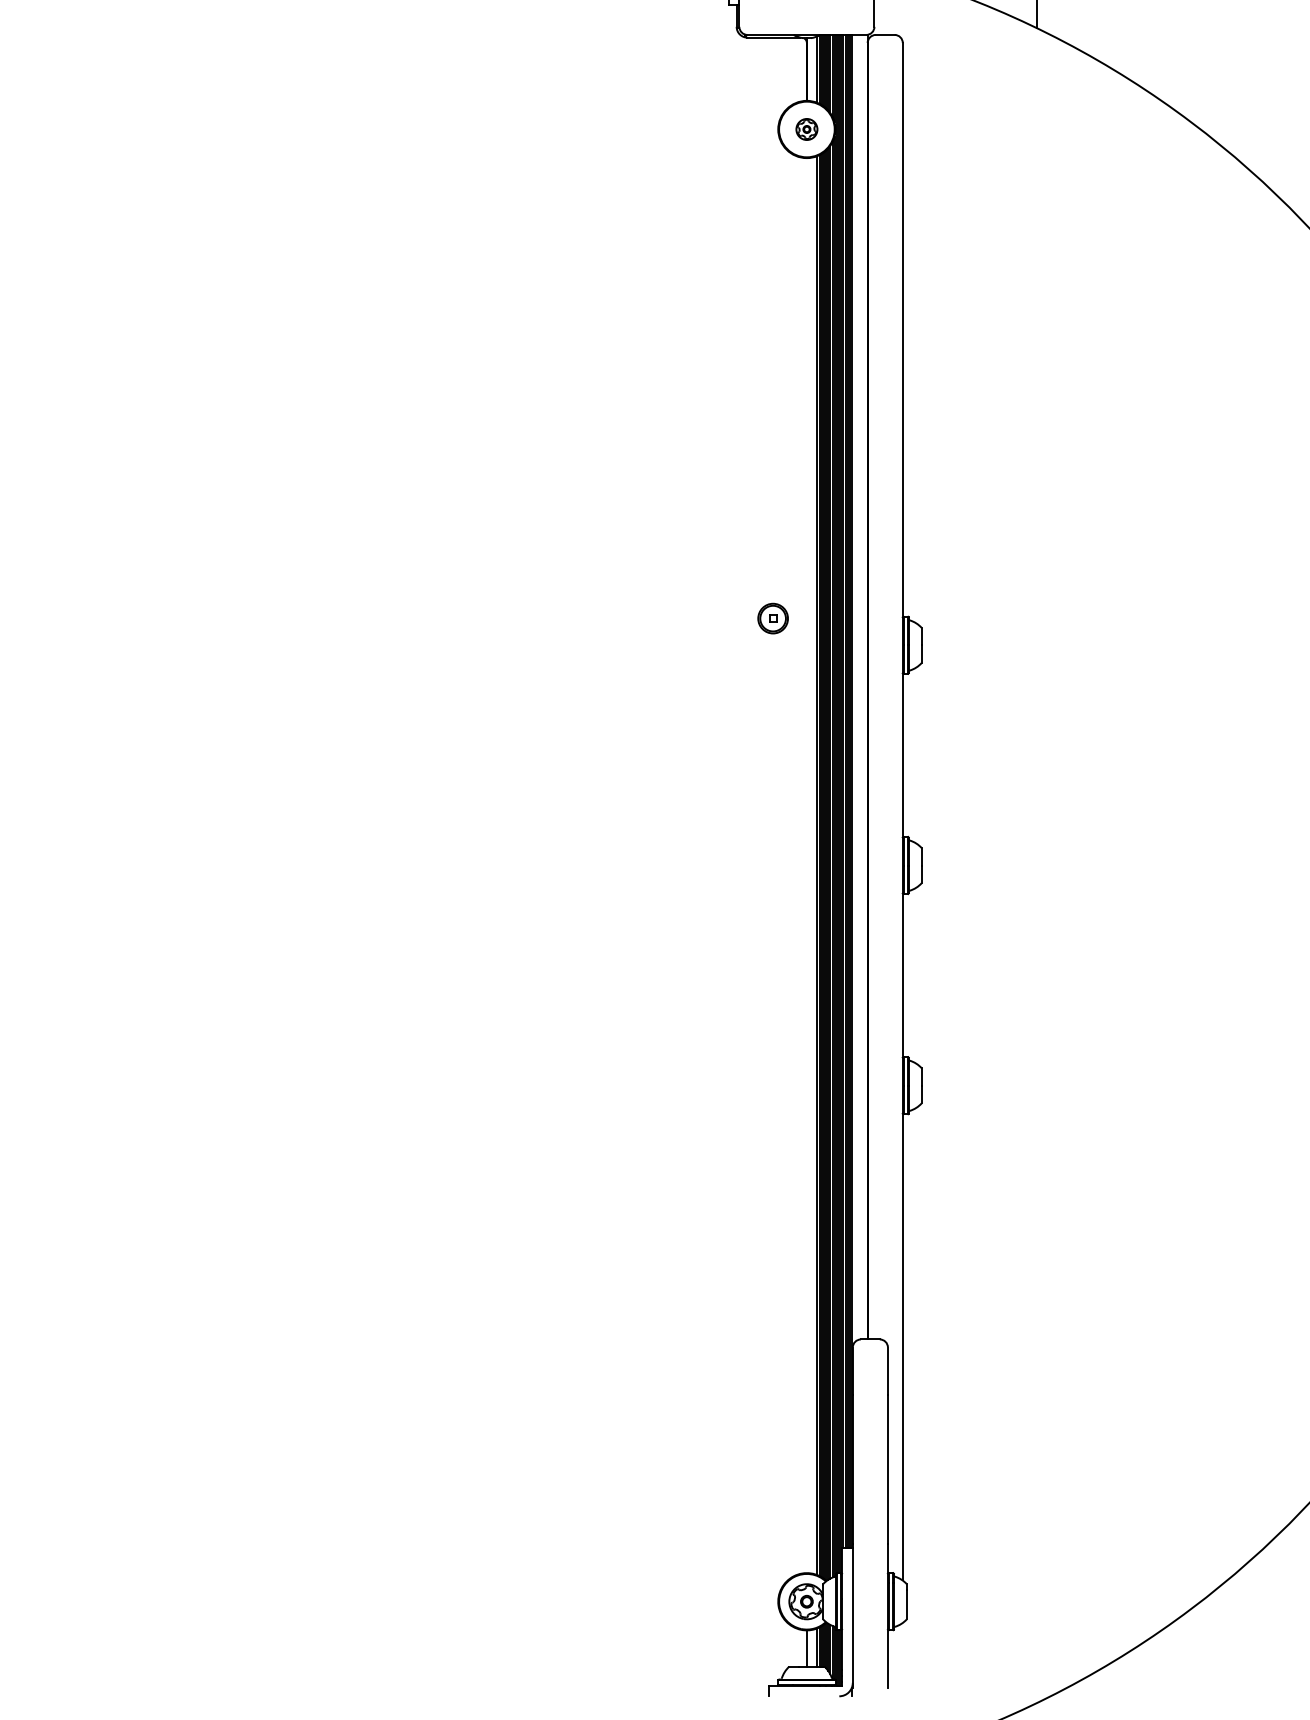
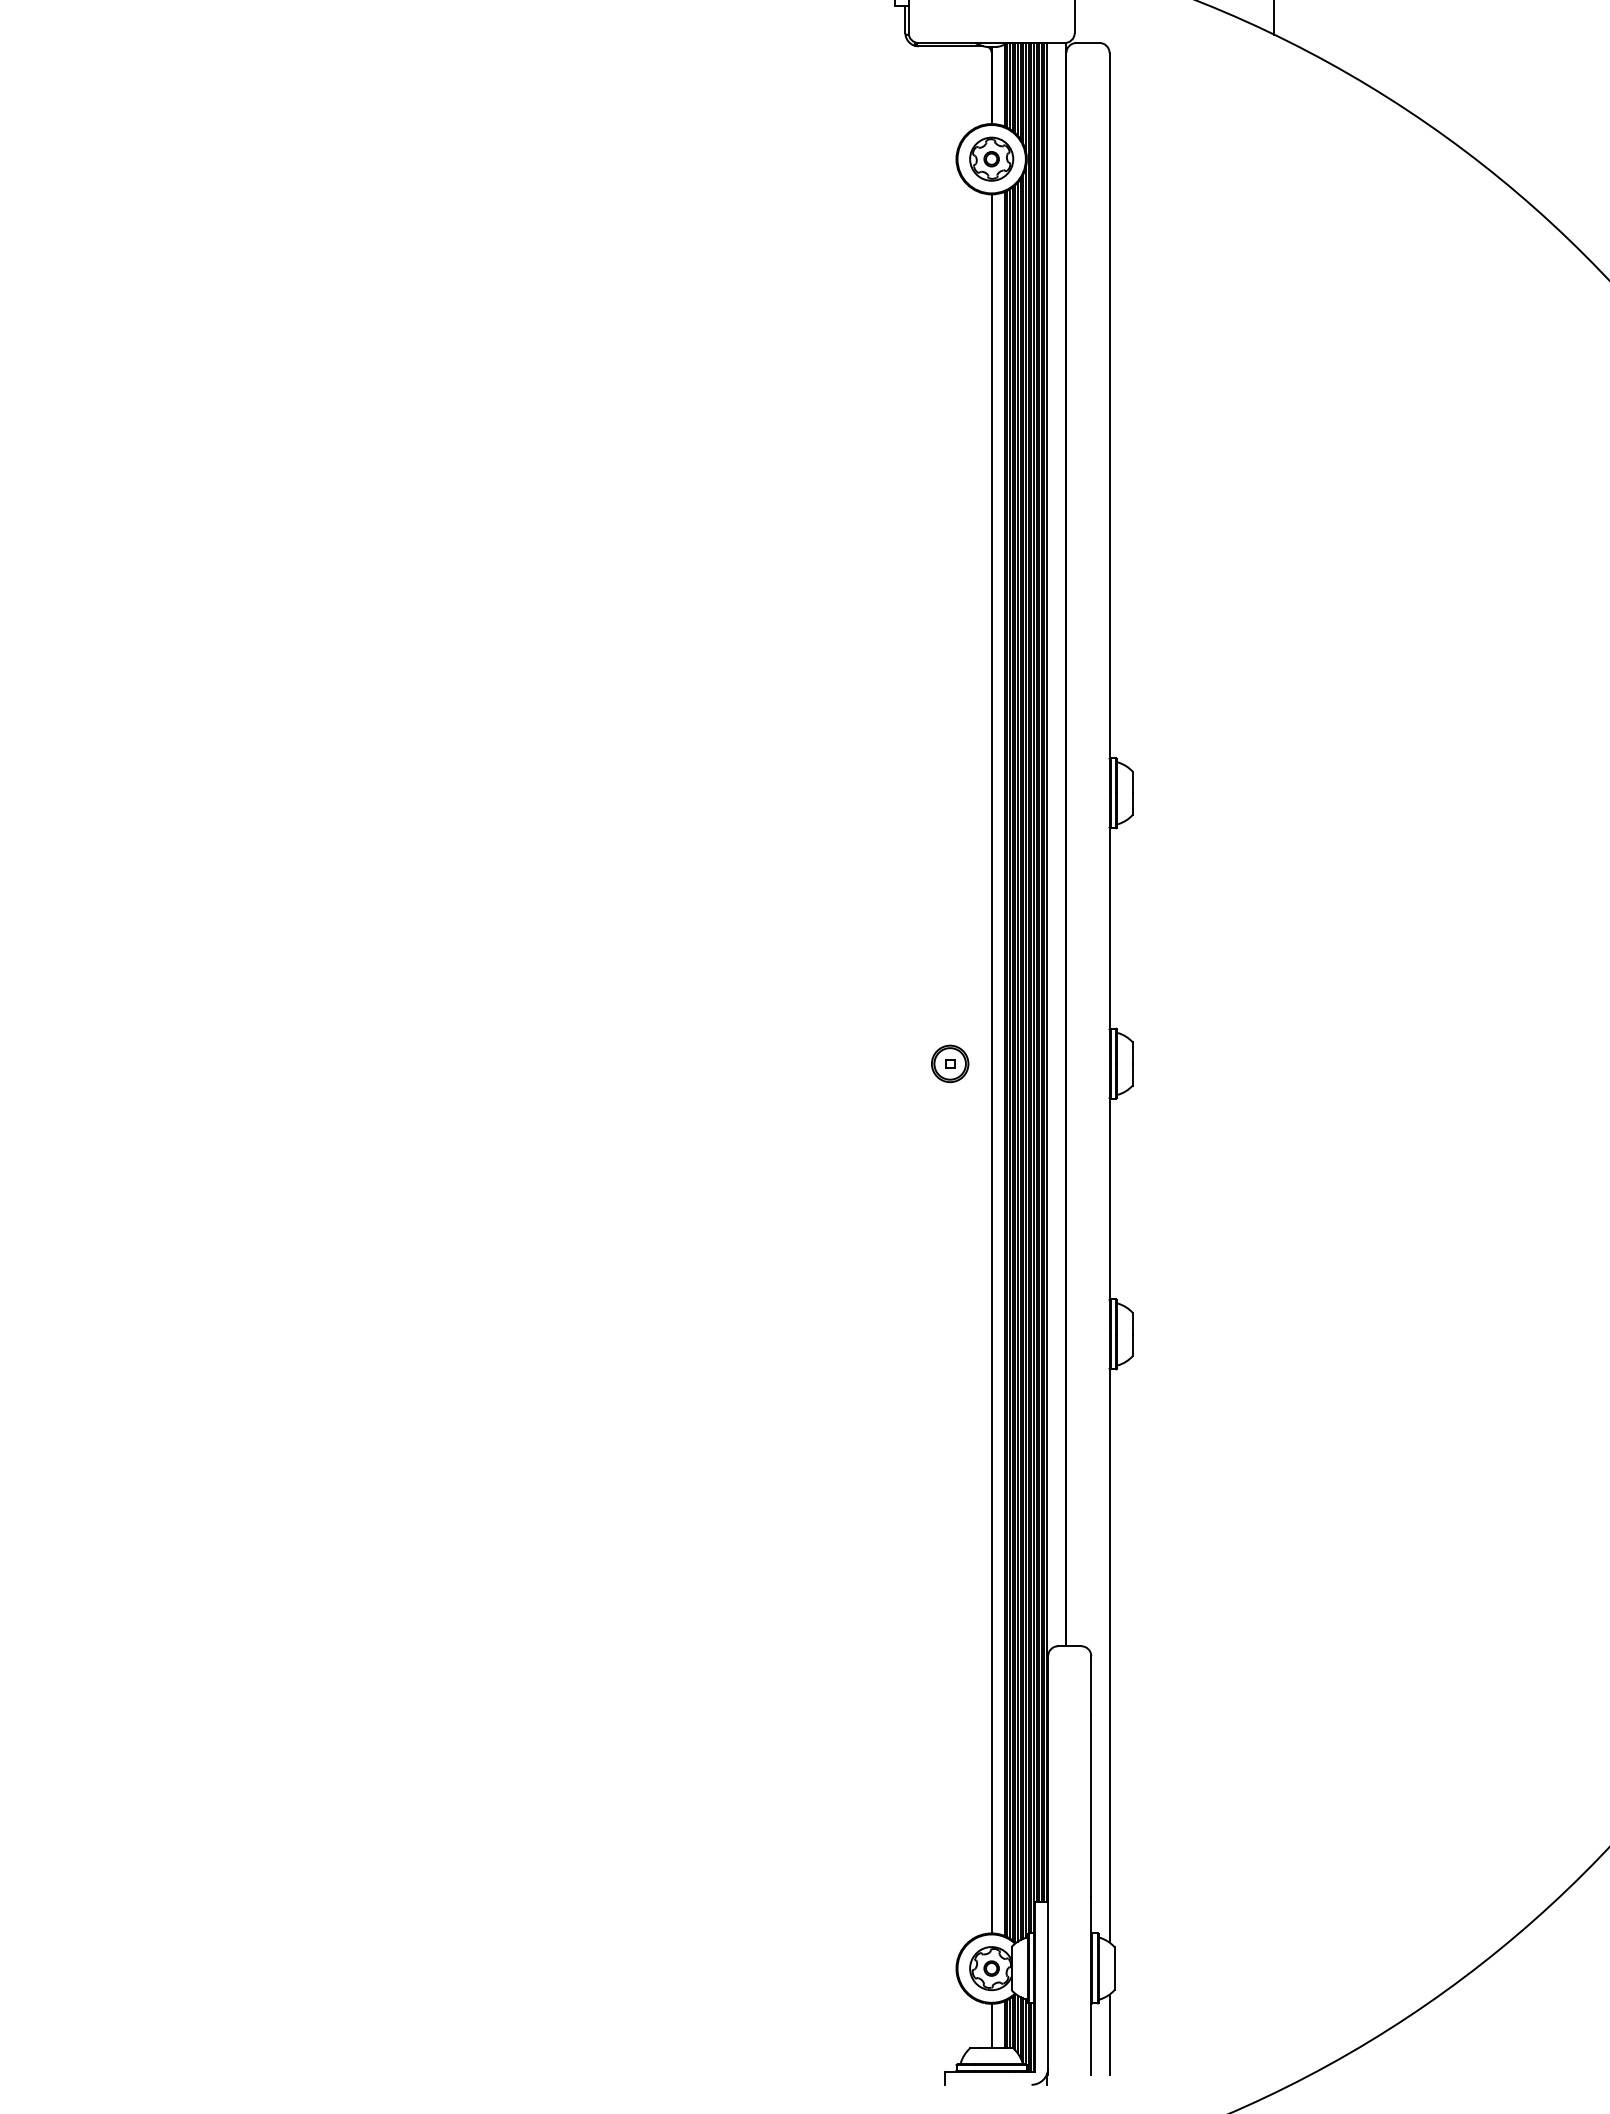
part: (806, 129) -> (991, 159), size x1.67
part: (772, 618) -> (949, 1063), moved
line: (806, 865) -> (991, 1063), added
line: (902, 1655) -> (1109, 2034), added

